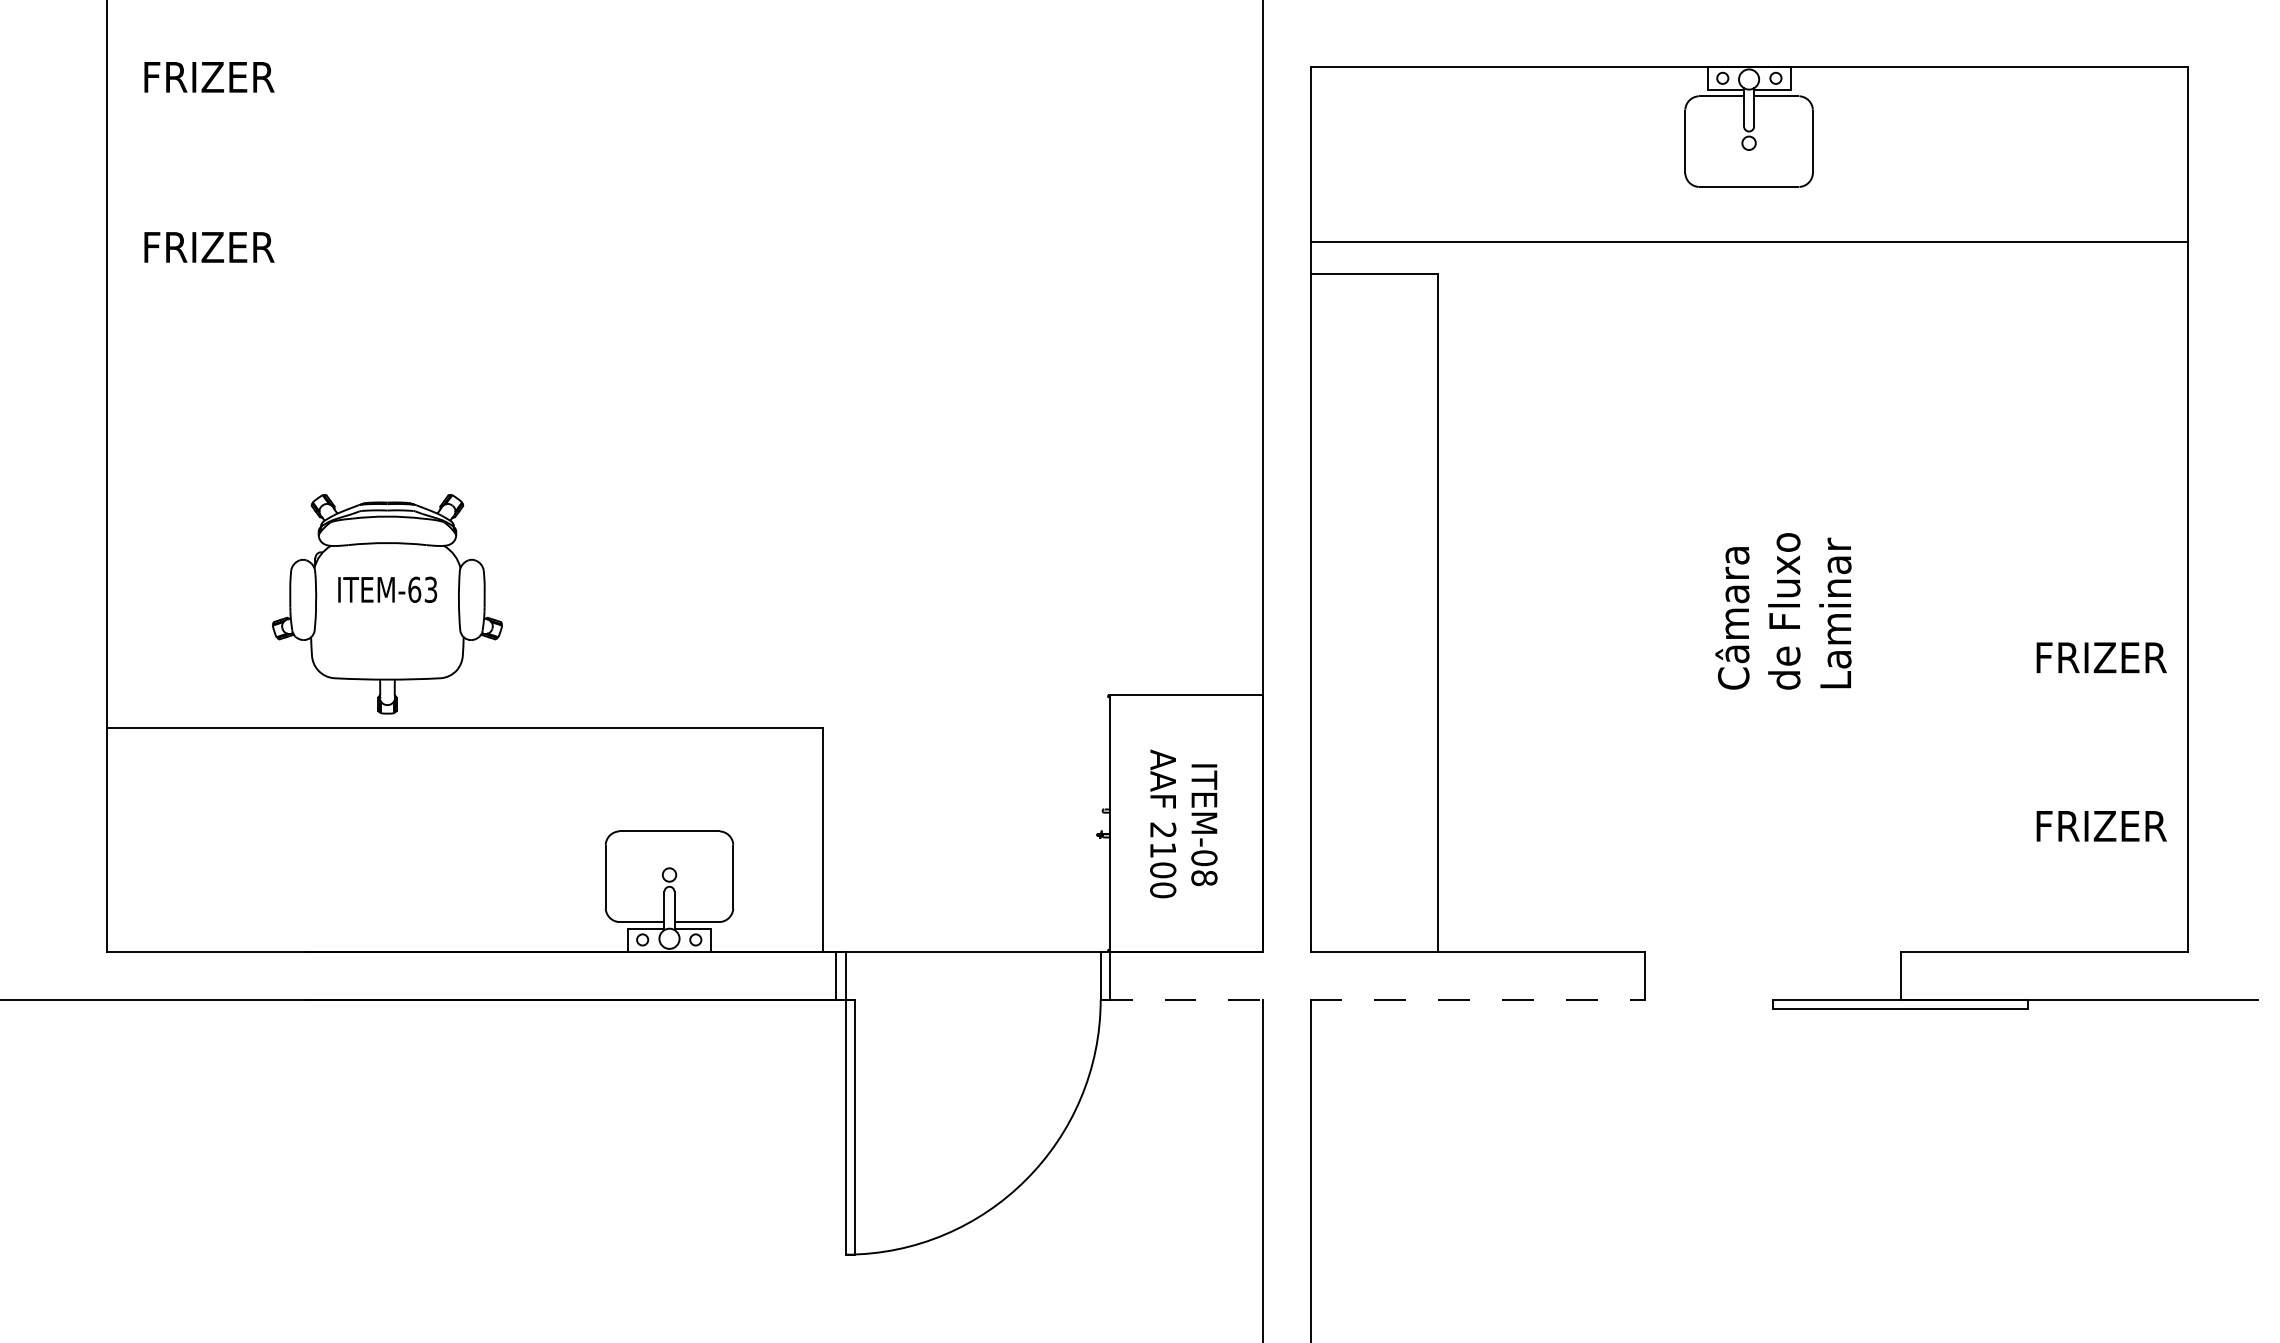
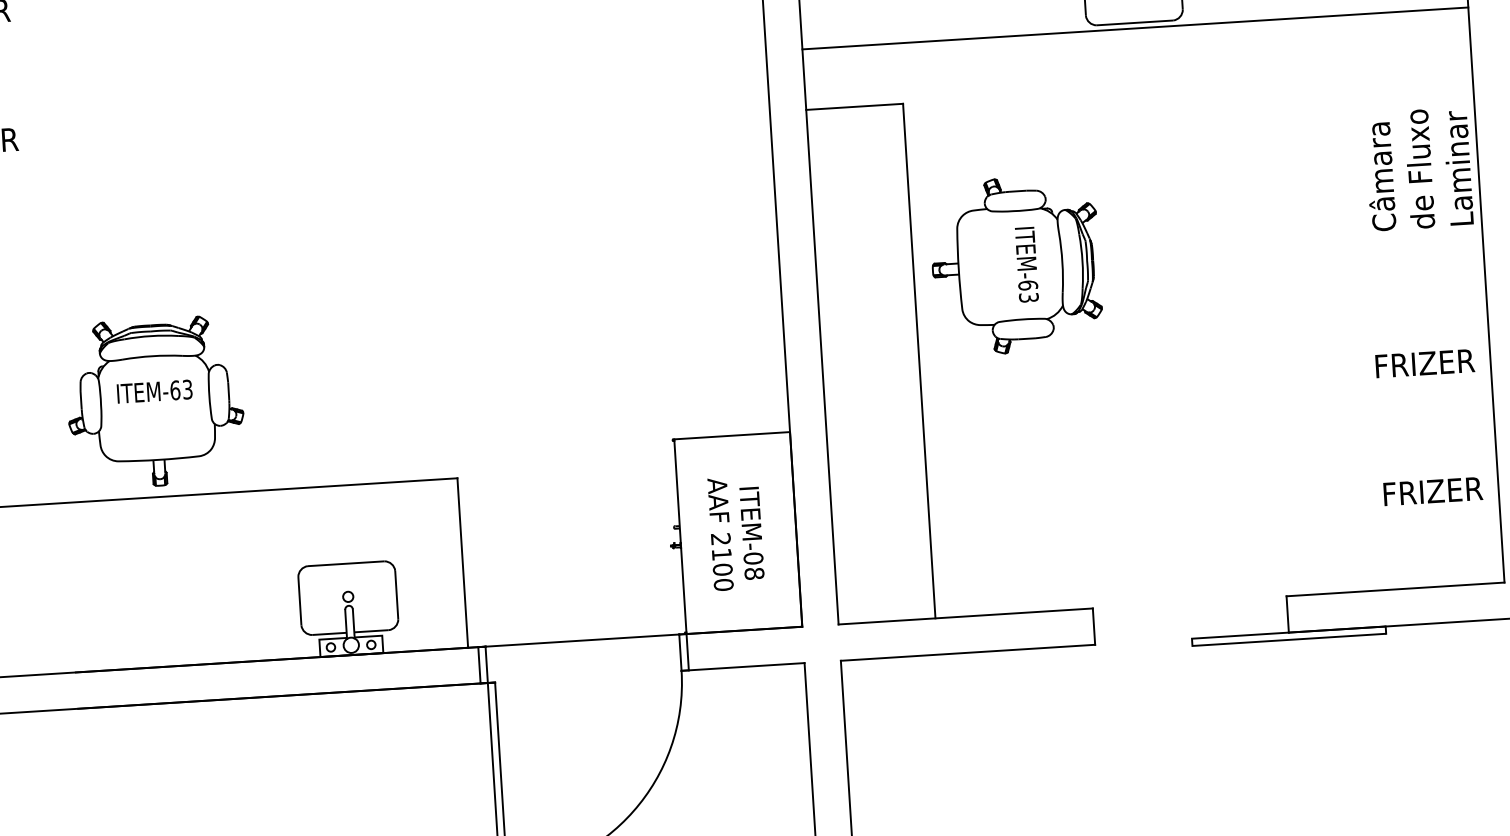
line: (1748, 242) -> (1134, 28), moved
part: (1572, 494) -> (1015, 264), added
part: (387, 604) -> (155, 402), moved
text: (1783, 611) -> (1418, 169), moved
line: (1182, 999) -> (743, 666), dashed -> solid
line: (1478, 999) -> (968, 652), dashed -> solid

